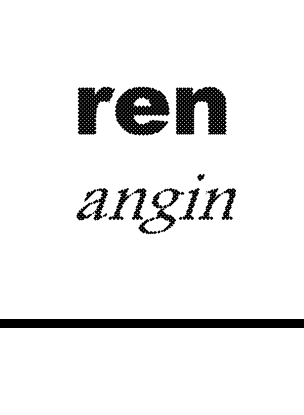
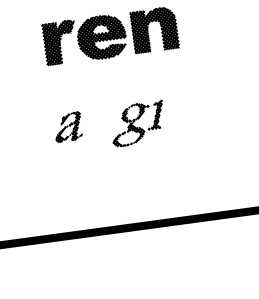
part: (200, 177) -> (162, 89), removed
hatch: (127, 203) -> (99, 122), removed
hatch: (216, 203) -> (179, 111), removed

